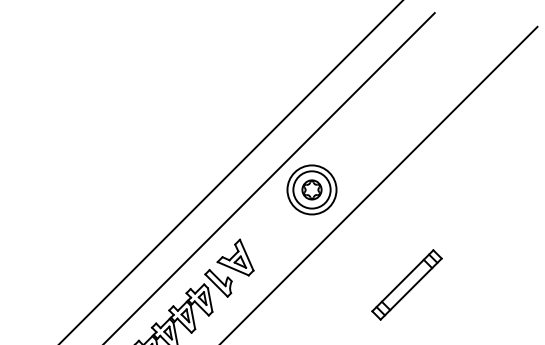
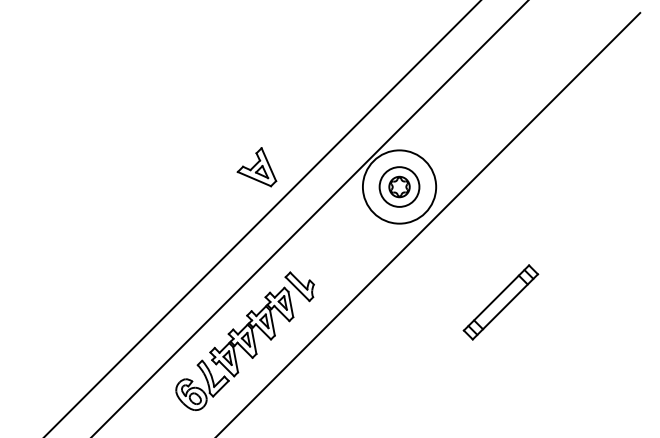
circle: (311, 189) -> (399, 186), size x1.4
part: (235, 257) -> (256, 167), moved
part: (406, 285) -> (500, 302), moved

